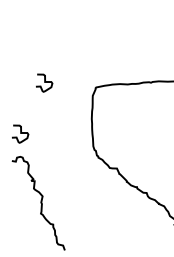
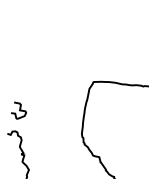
curve: (44, 82) -> (48, 69), removed

